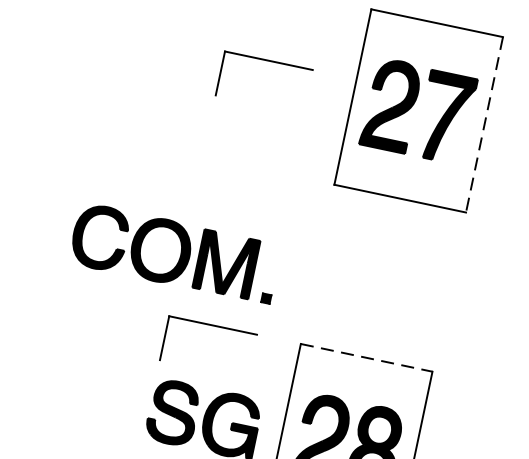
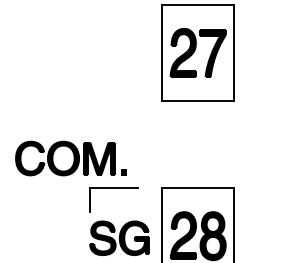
part: (267, 61) -> (113, 43), removed
line: (484, 126) -> (234, 53), dashed -> solid
part: (173, 253) -> (70, 158), moved
line: (366, 358) -> (198, 188), dashed -> solid

